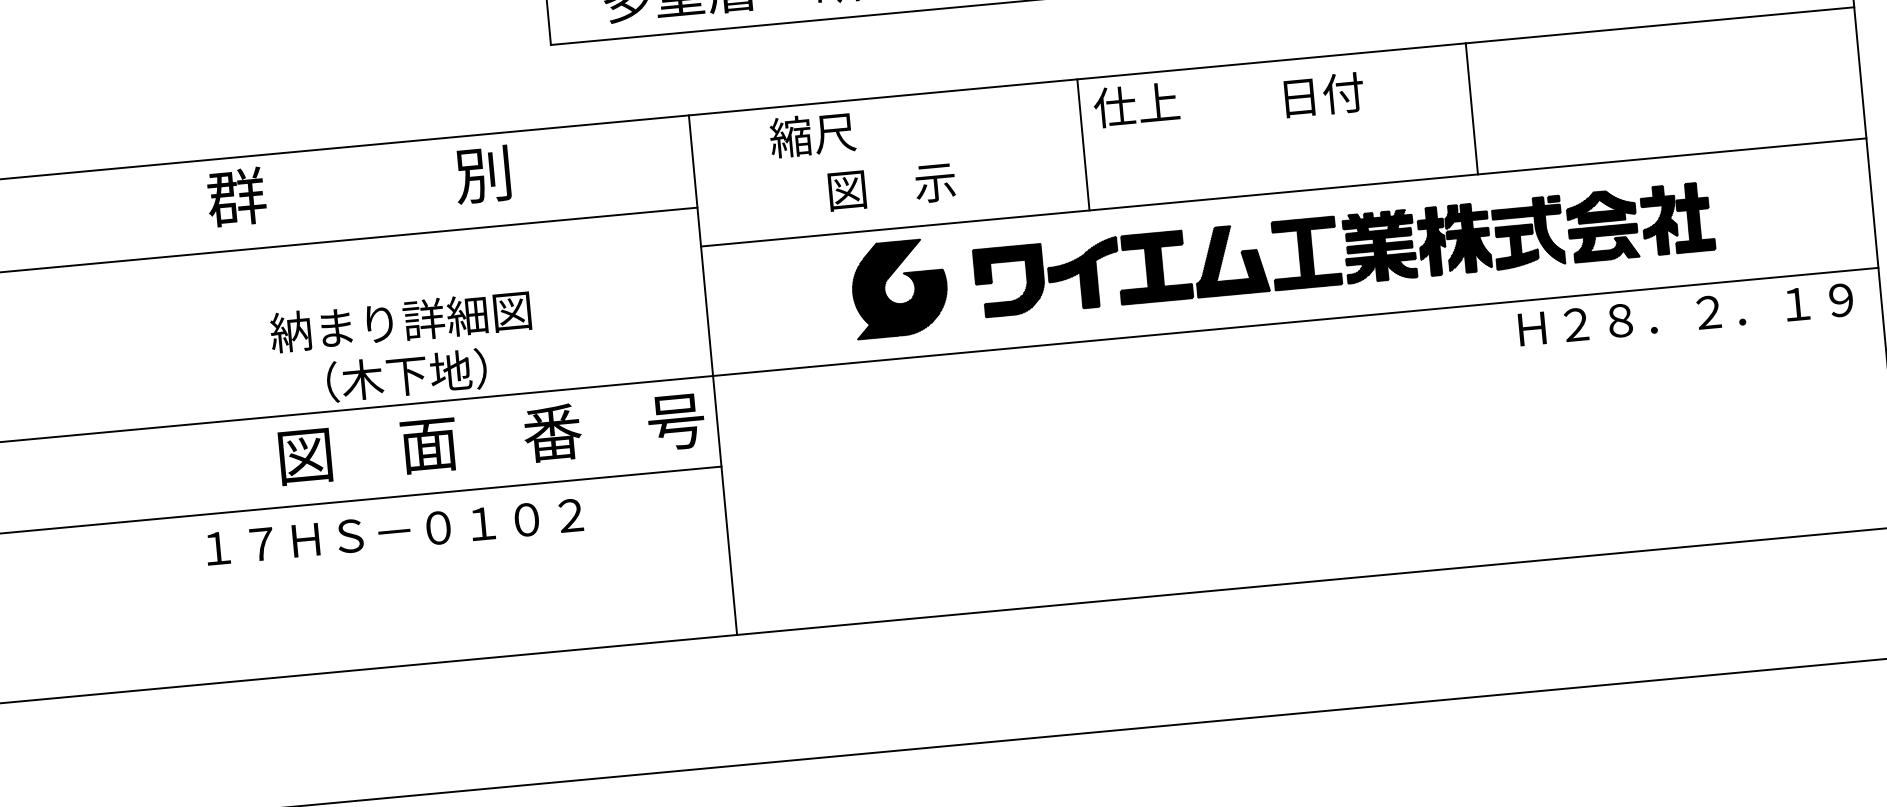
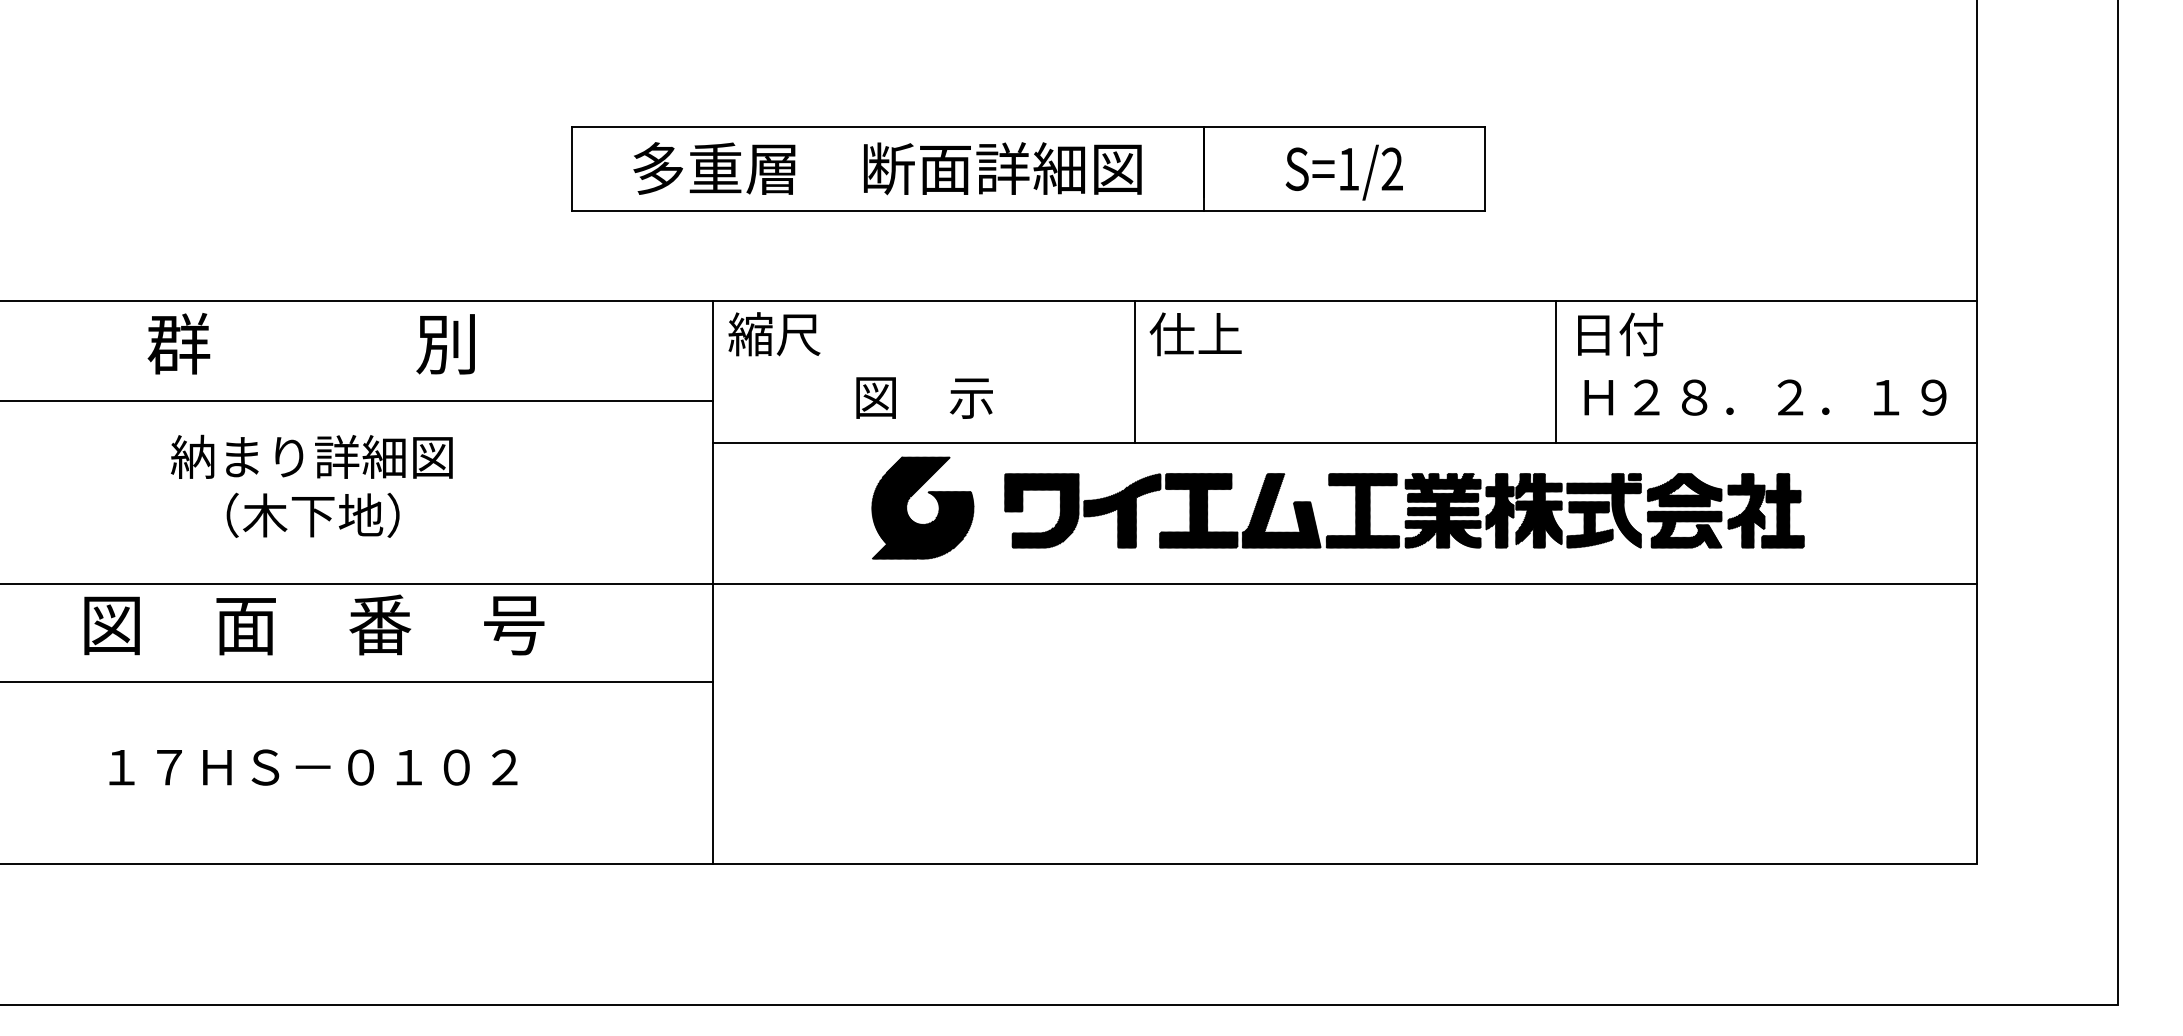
text: (1324, 95) -> (1620, 334), moved
text: (812, 135) -> (774, 334), moved
text: (357, 185) -> (310, 343), moved
text: (1685, 314) -> (1765, 397), moved
text: (402, 348) -> (311, 485), moved
text: (492, 438) -> (314, 624), moved
text: (394, 532) -> (313, 767), moved

